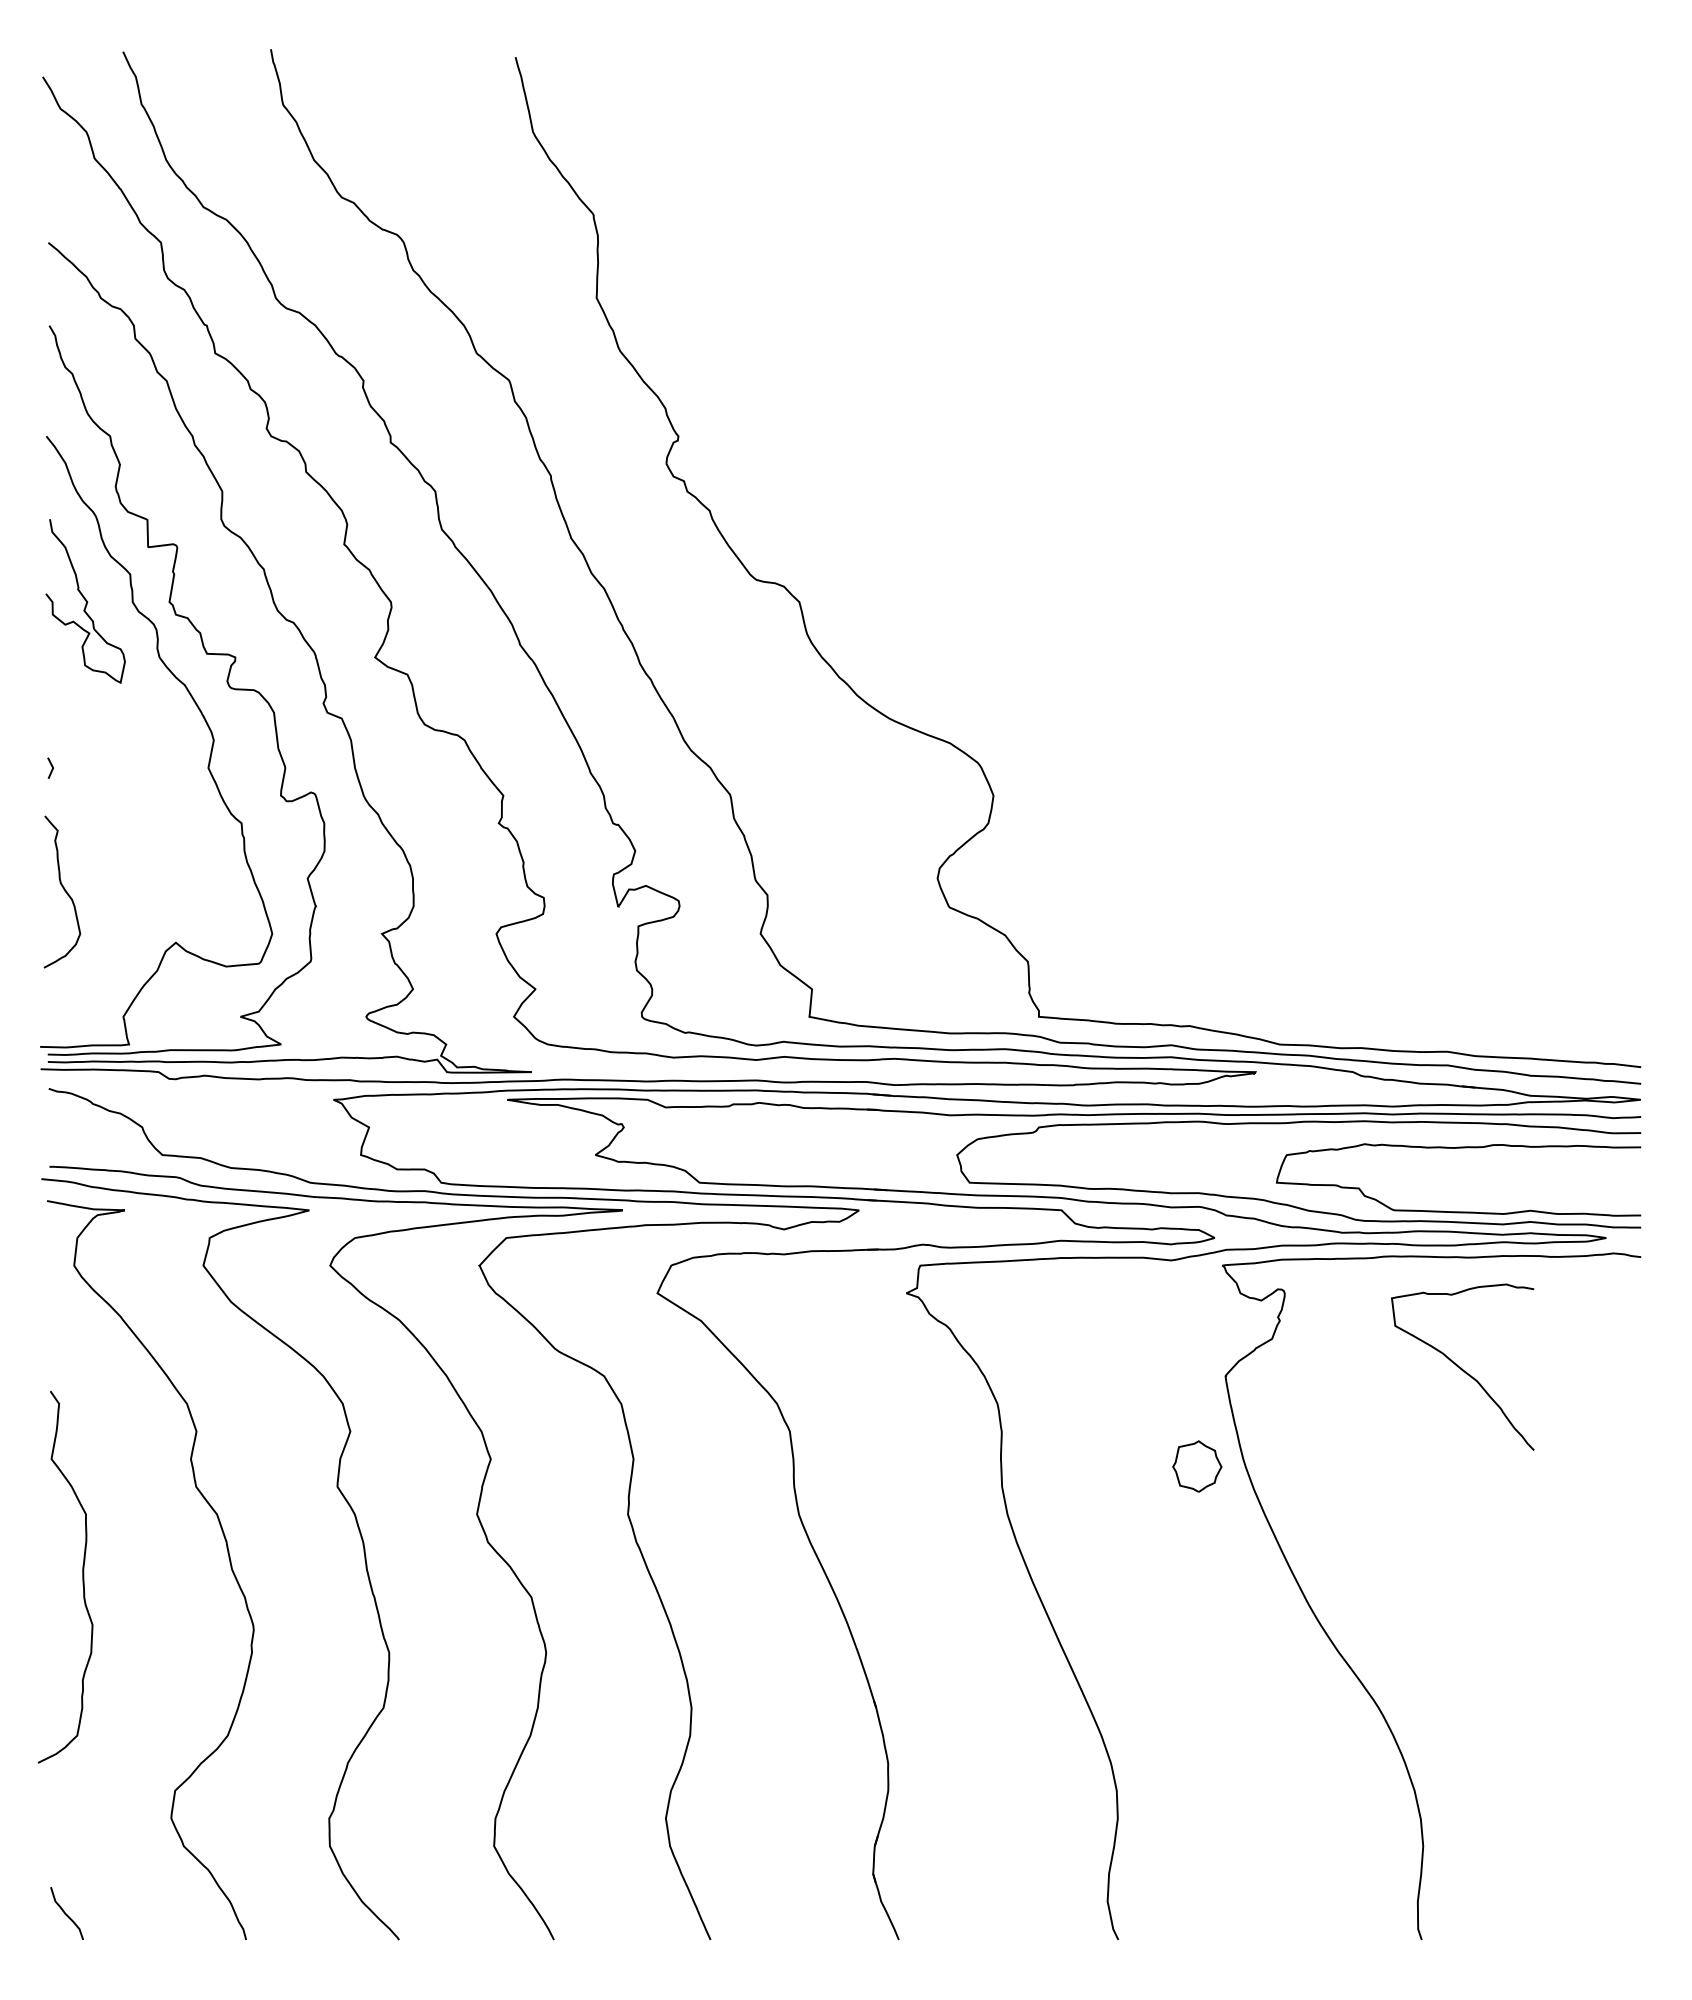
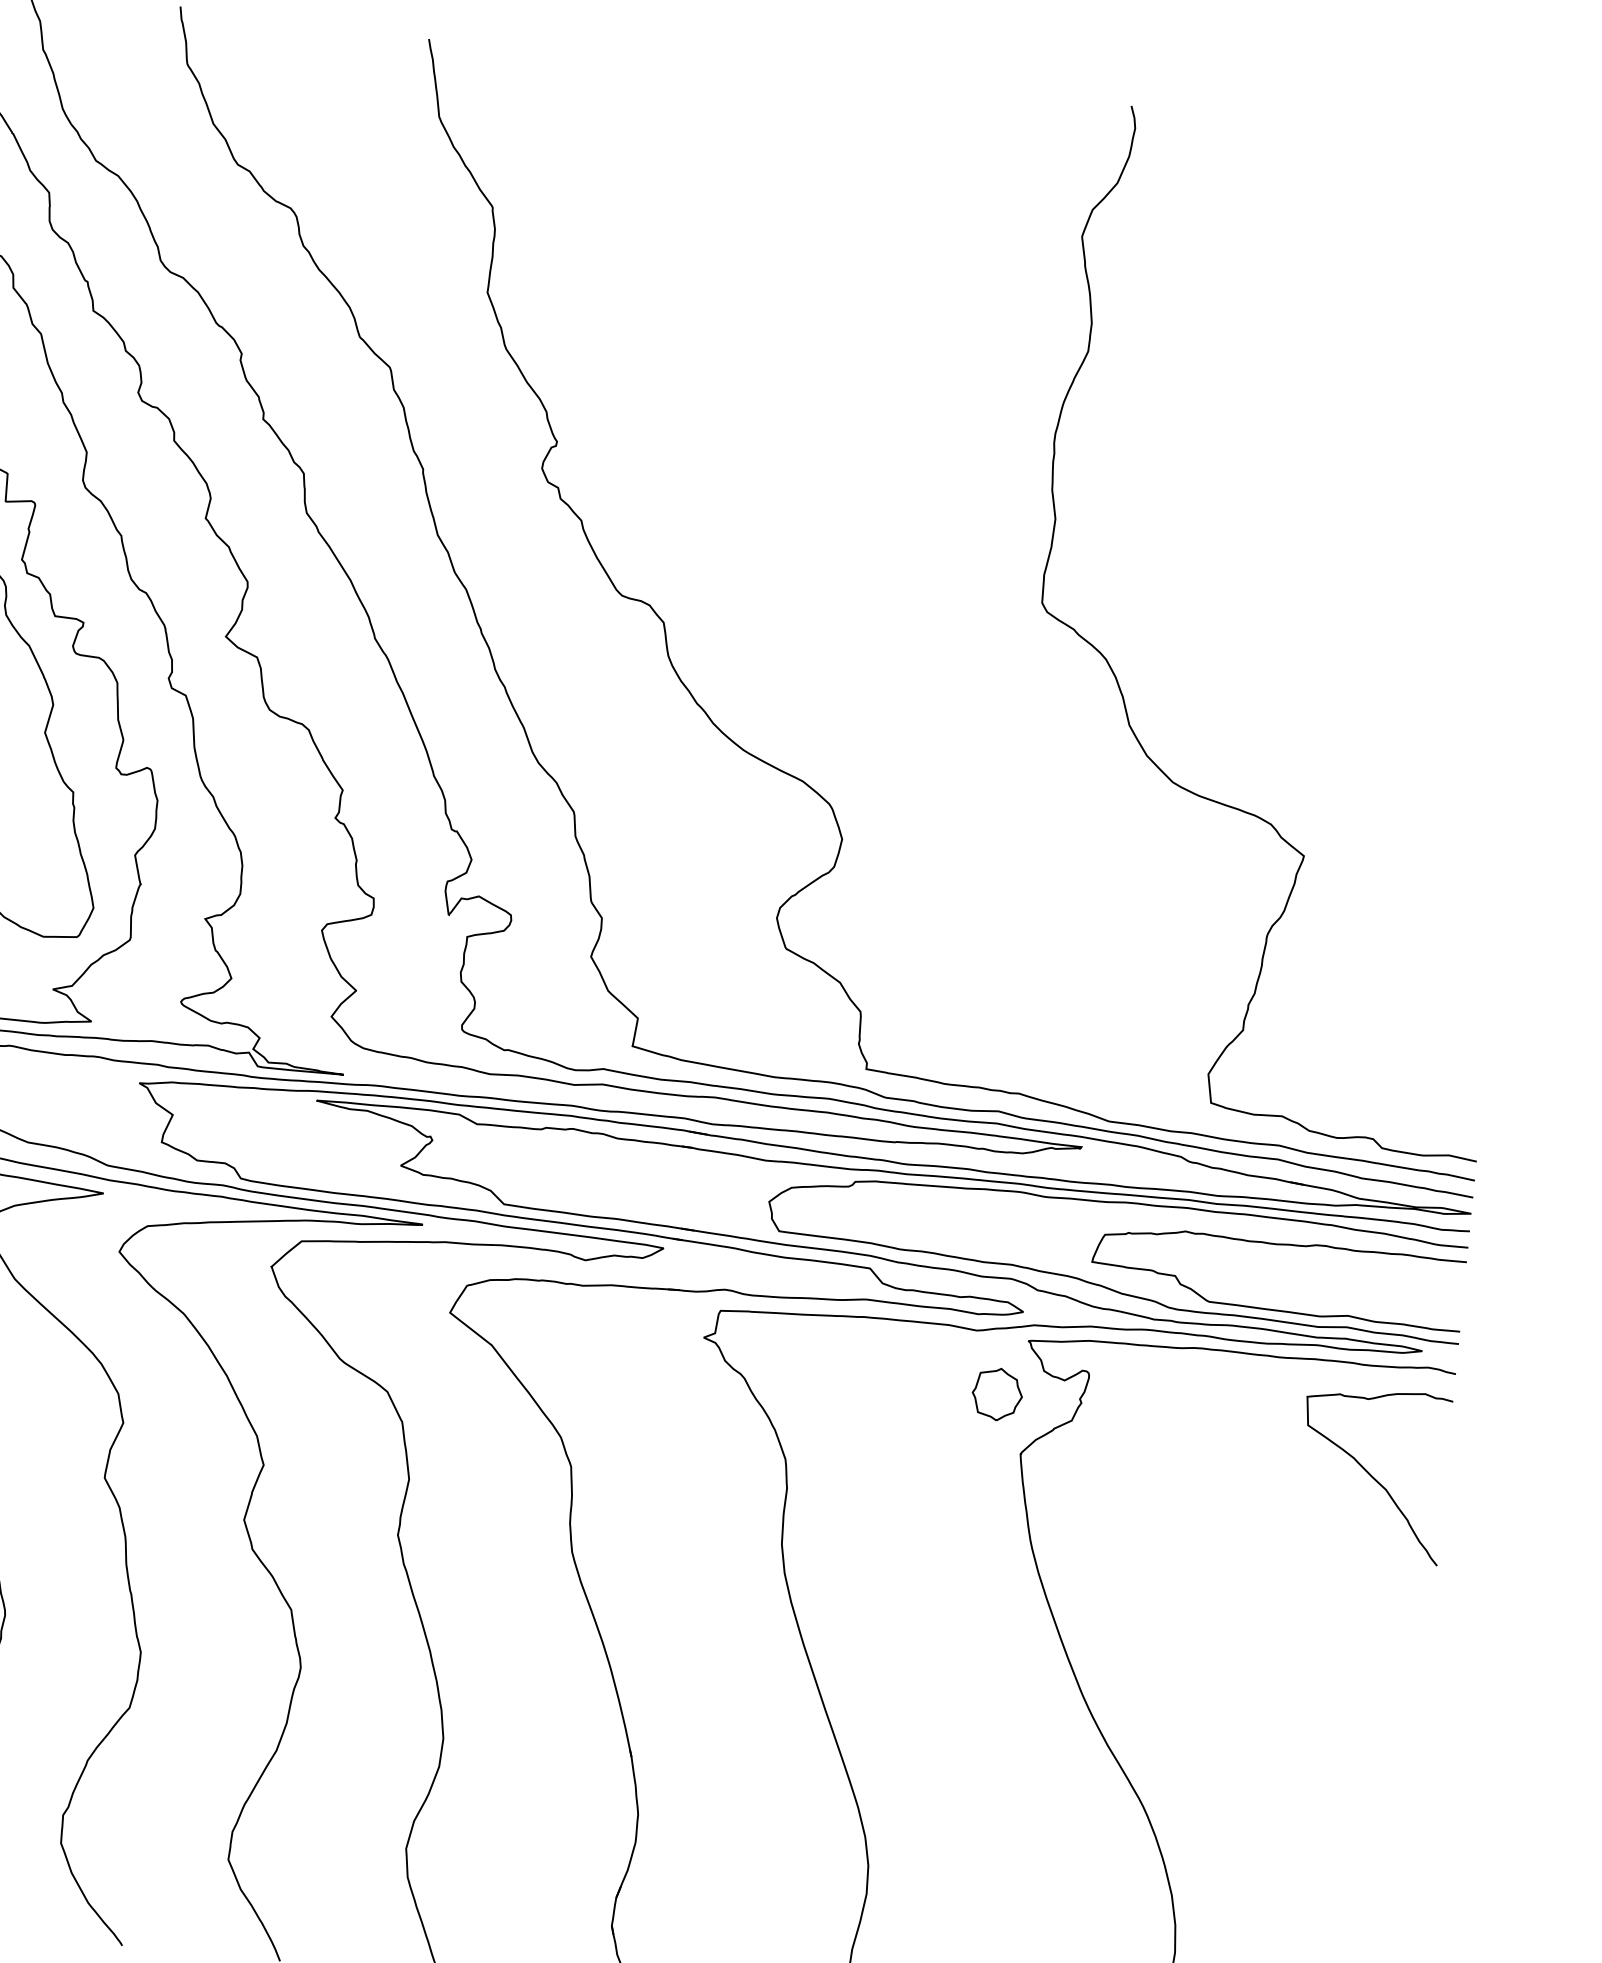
curve: (1252, 627) -> (1122, 693), added
curve: (1461, 1367) -> (1371, 1474), moved
part: (1197, 1466) -> (997, 1394), moved

